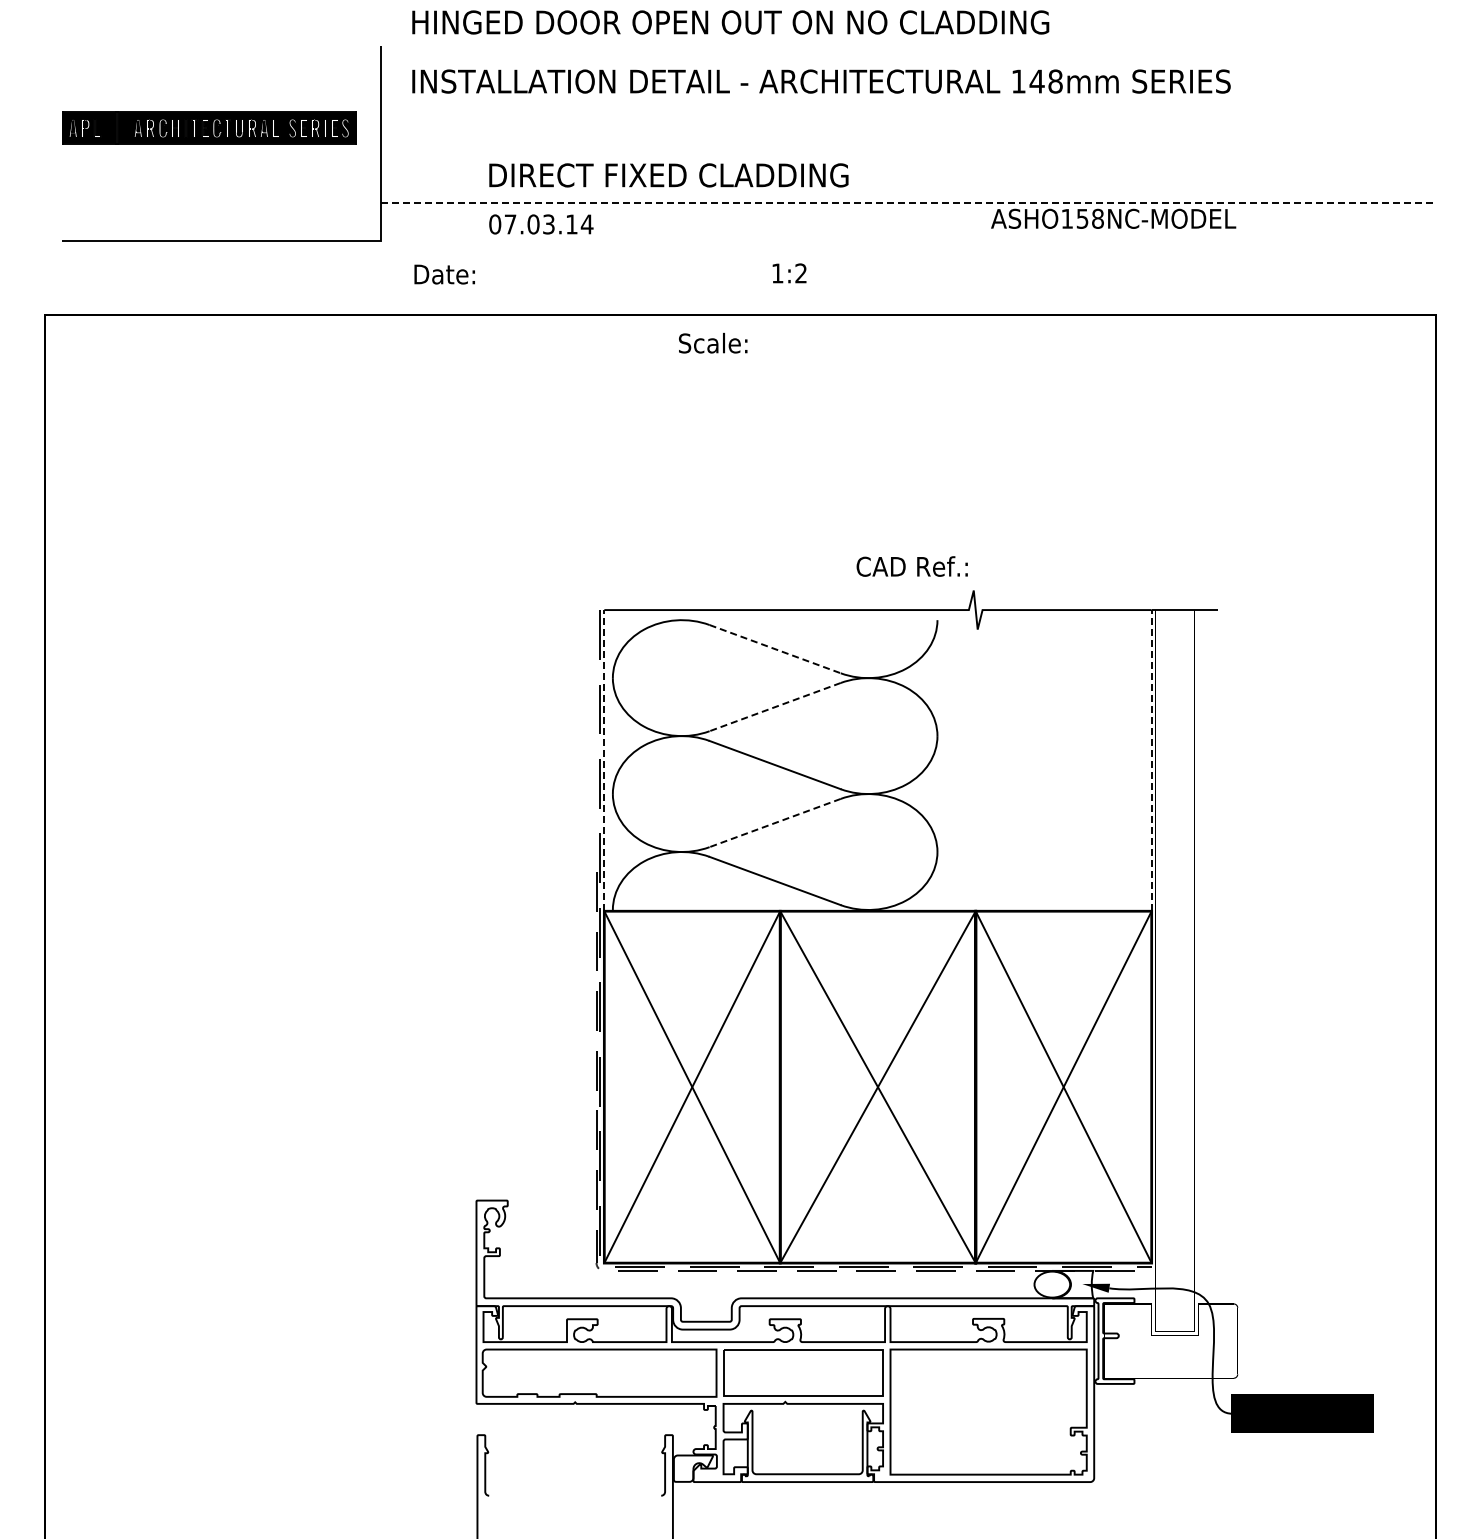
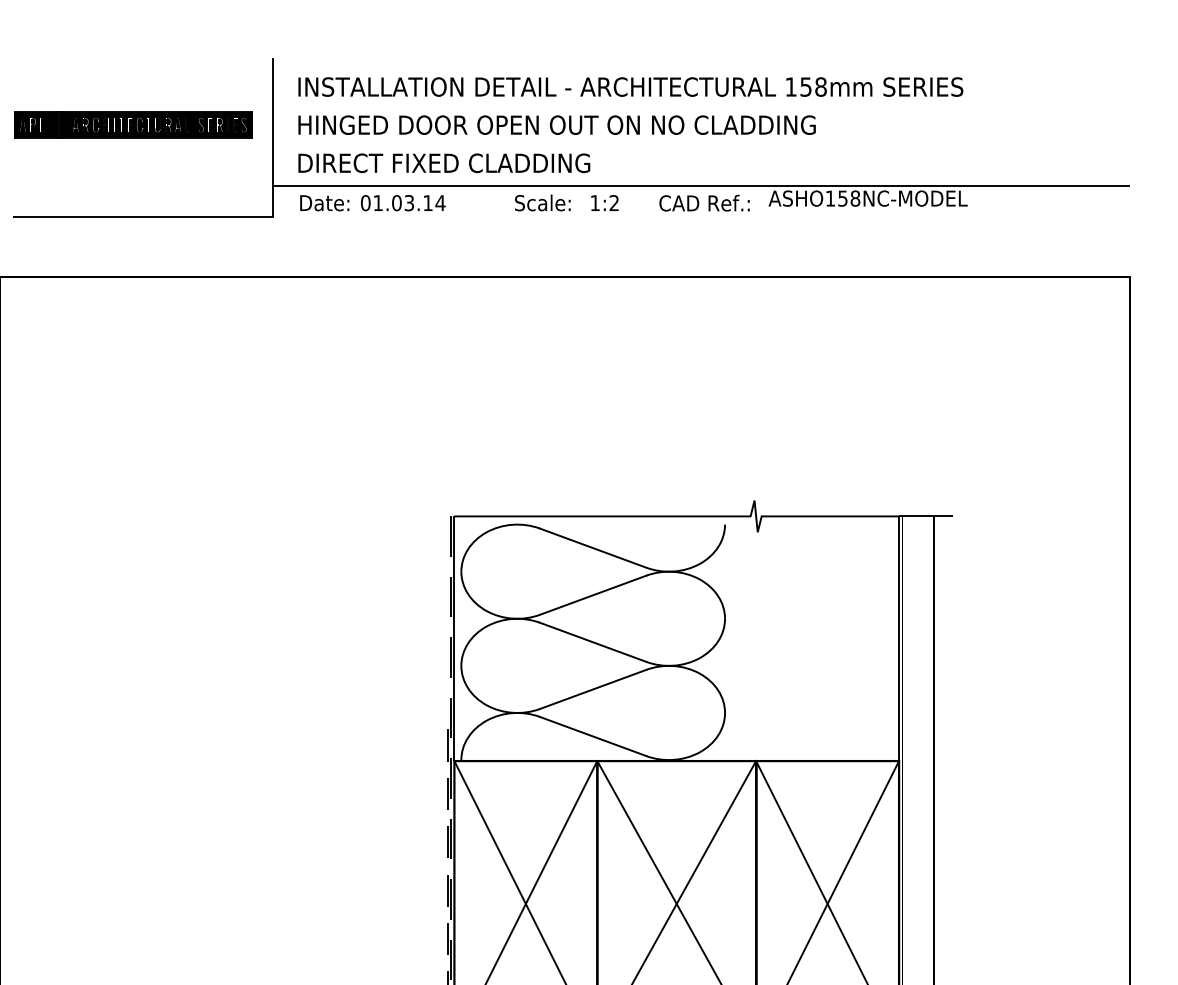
text: (730, 22) -> (556, 125), moved
text: (1036, 81) -> (805, 86), 148mm -> 158mm
text: (668, 175) -> (443, 163), moved
line: (908, 203) -> (701, 186), dashed -> solid
text: (510, 224) -> (378, 203), 07.03.14 -> 01.03.14
text: (789, 273) -> (604, 203), moved
text: (444, 274) -> (324, 203), moved
text: (713, 342) -> (543, 202), moved
text: (911, 566) -> (703, 203), moved
line: (775, 649) -> (593, 548), dashed -> solid
line: (775, 707) -> (593, 595), dashed -> solid
line: (604, 760) -> (454, 638), dashed -> solid
line: (1151, 760) -> (898, 638), dashed -> solid
line: (775, 823) -> (593, 689), dashed -> solid

